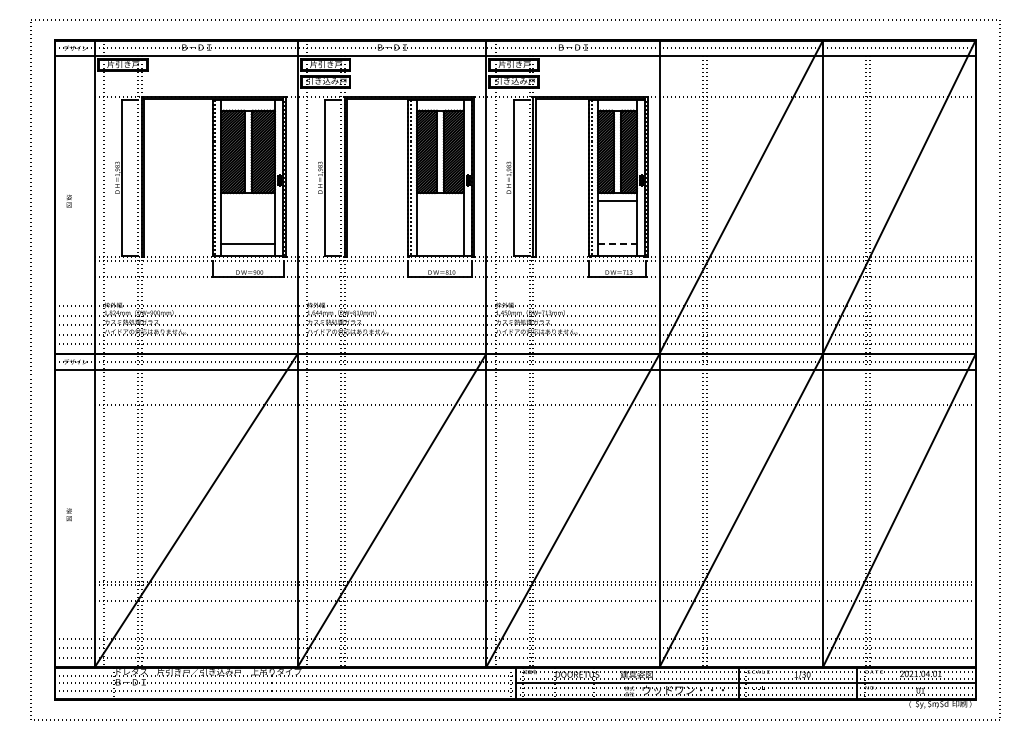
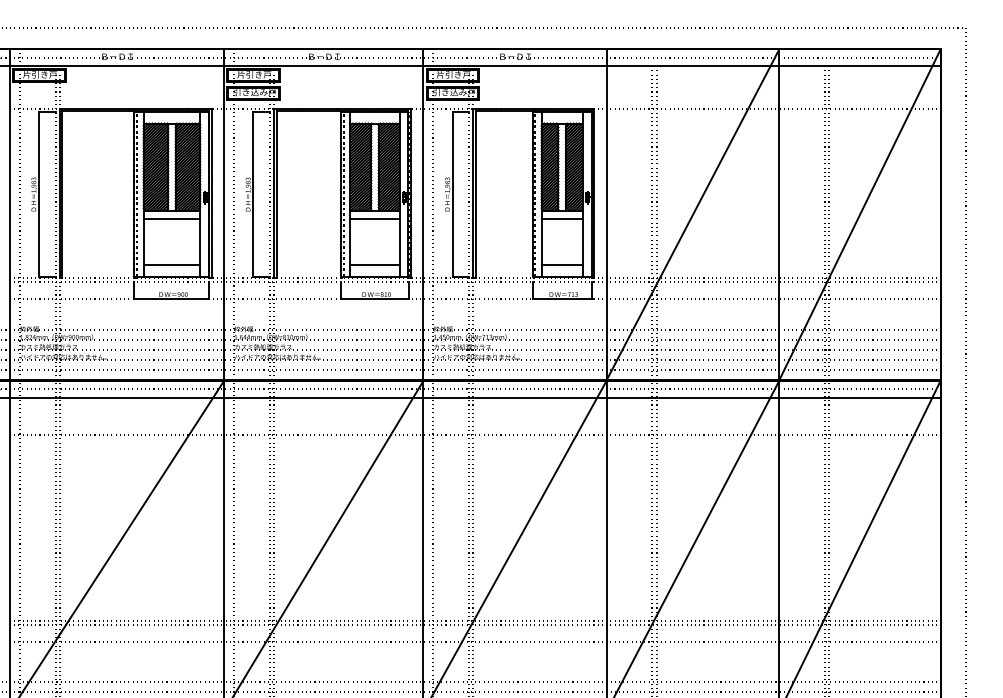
line: (247, 201) -> (171, 219), added
line: (440, 201) -> (375, 219), added
line: (440, 244) -> (375, 264), added
line: (617, 244) -> (562, 264), dashed -> solid

